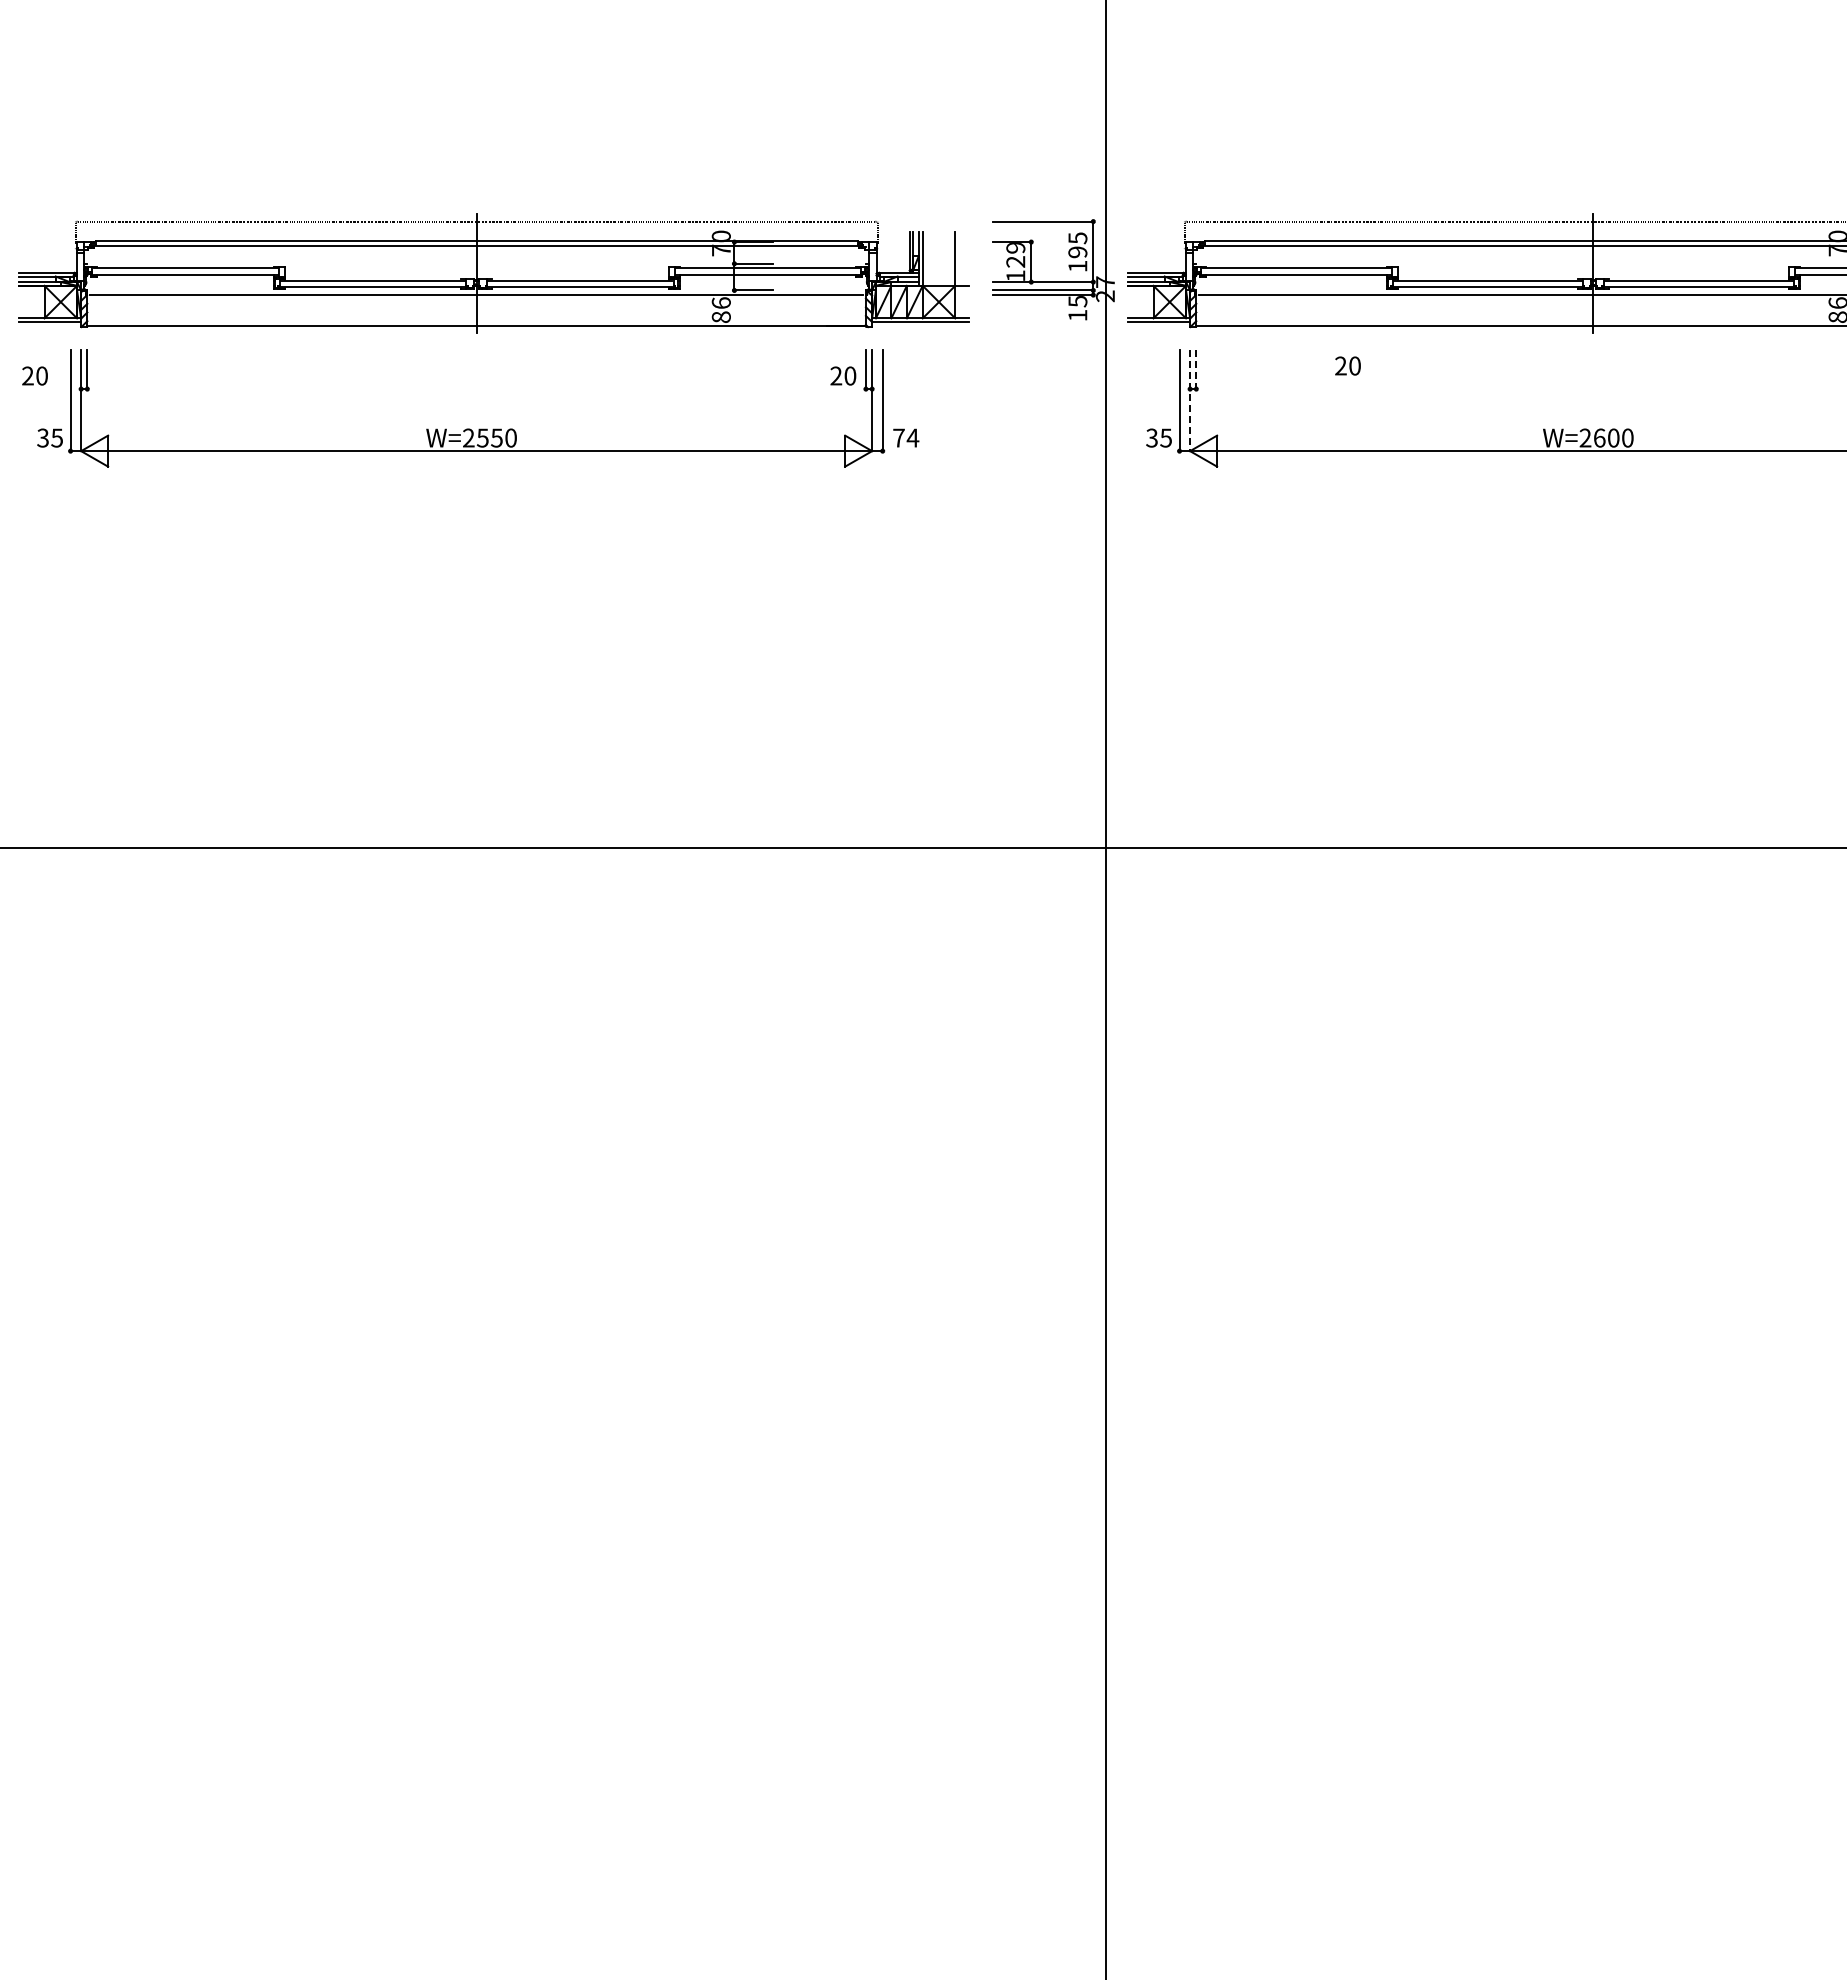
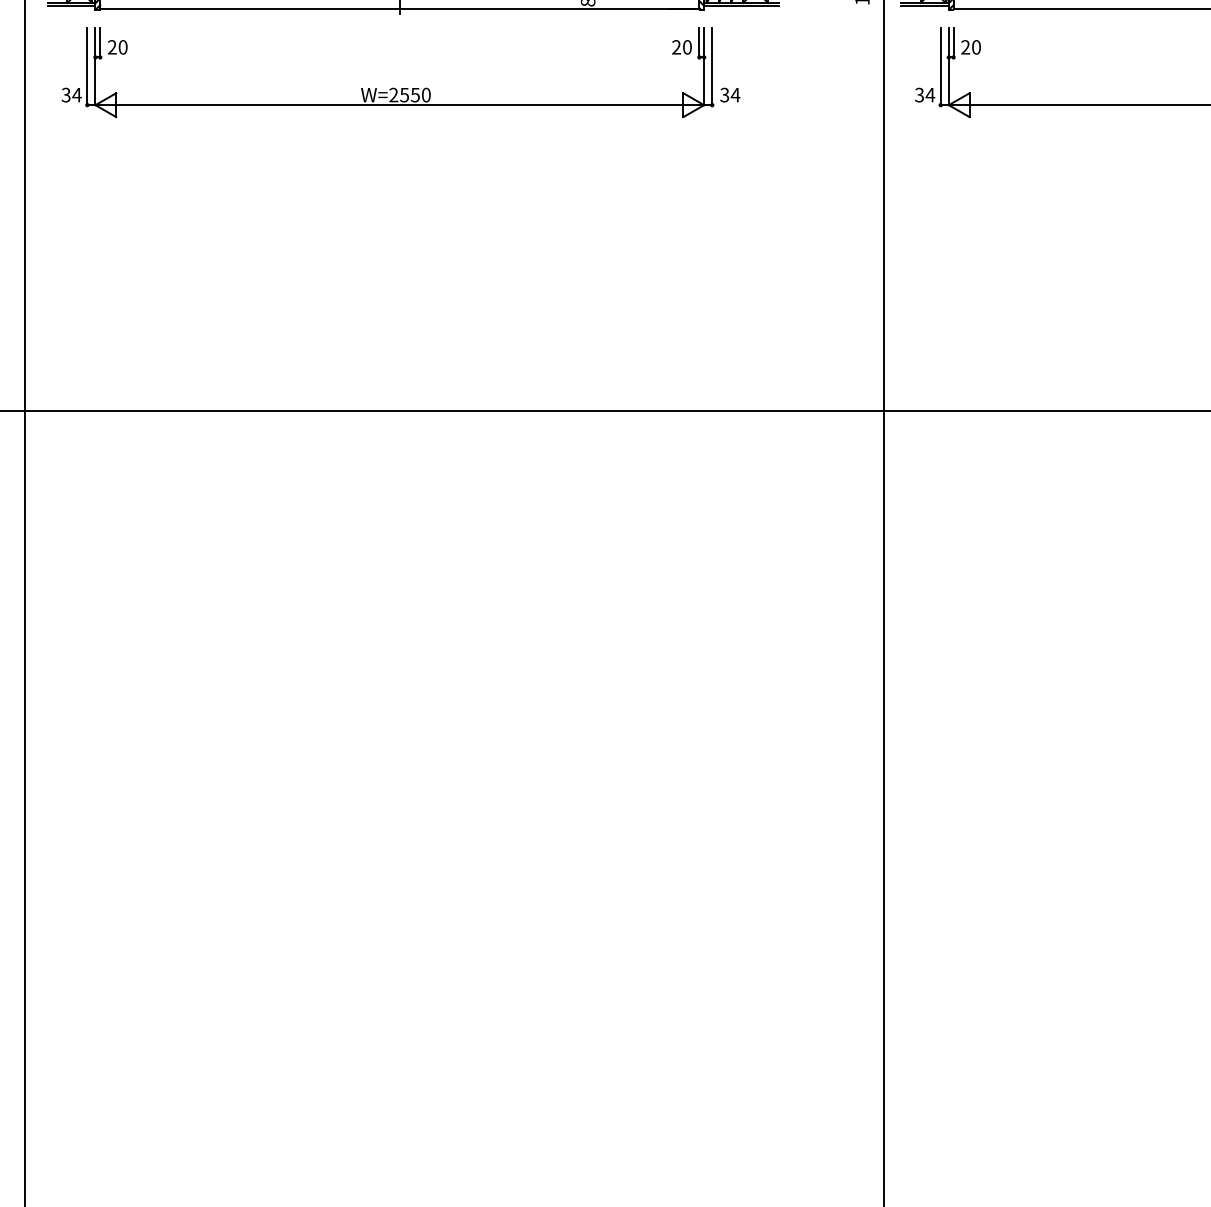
text: (1347, 365) -> (970, 46), moved
line: (1196, 370) -> (953, 43), dashed -> solid
text: (34, 375) -> (117, 46), moved
line: (1190, 401) -> (949, 66), dashed -> solid
text: (56, 437) -> (76, 94), 35 -> 34
text: (898, 437) -> (724, 94), 74 -> 34
text: (1165, 437) -> (929, 94), 35 -> 34

